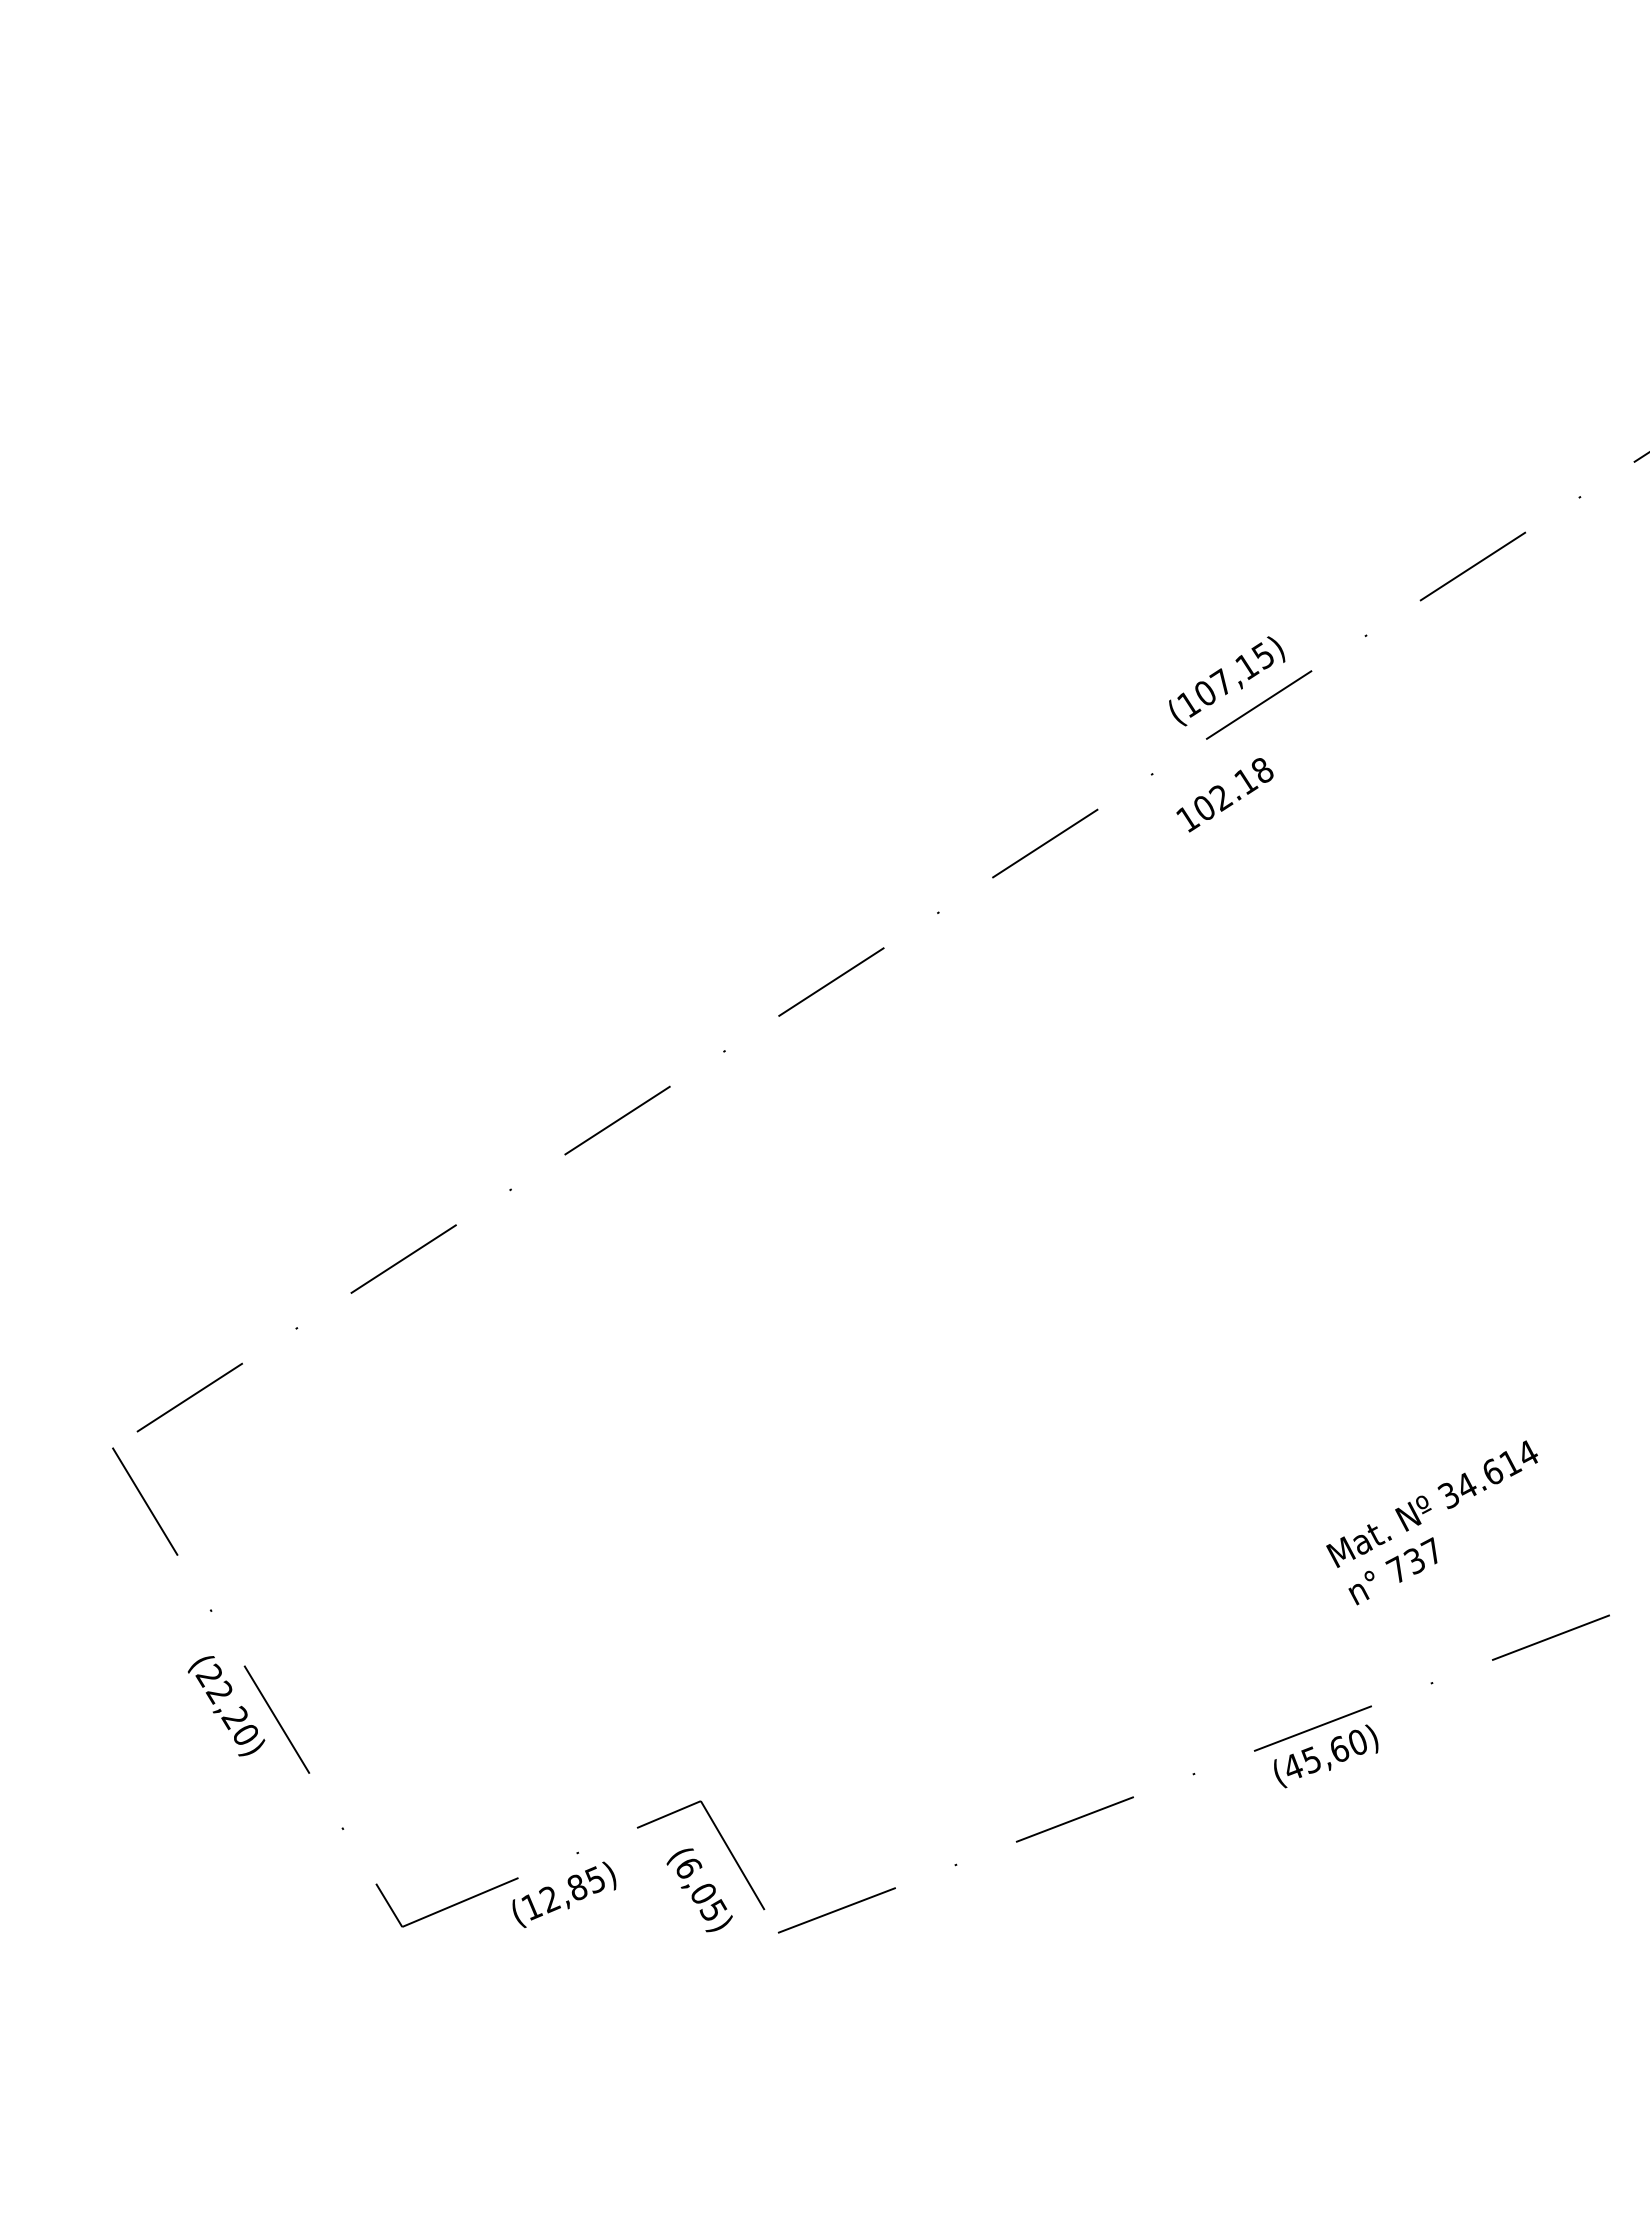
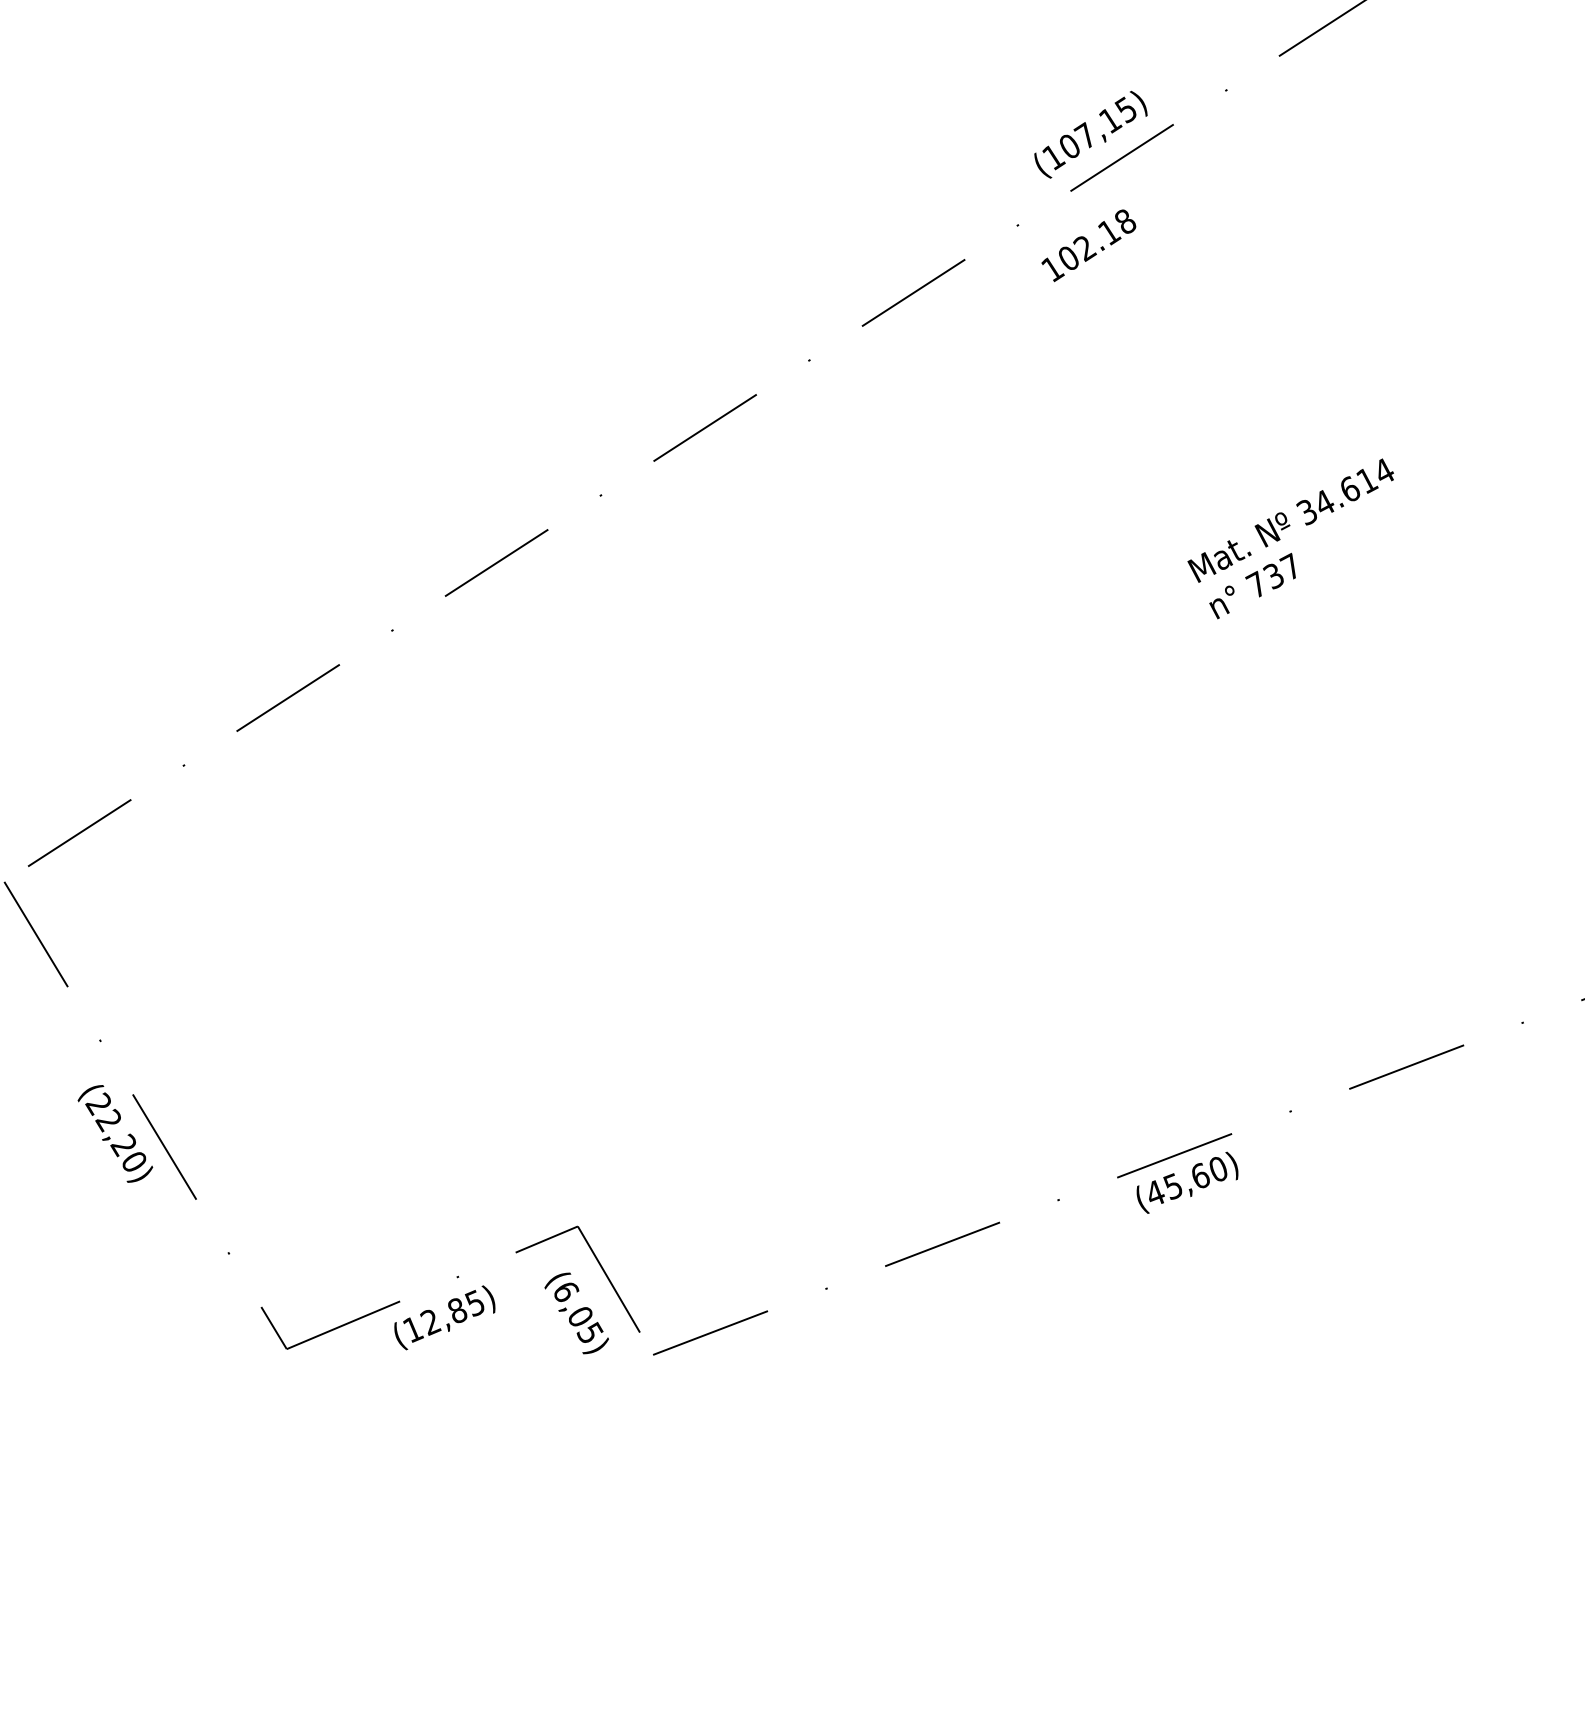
text: (1431, 1522) -> (1290, 538), moved

